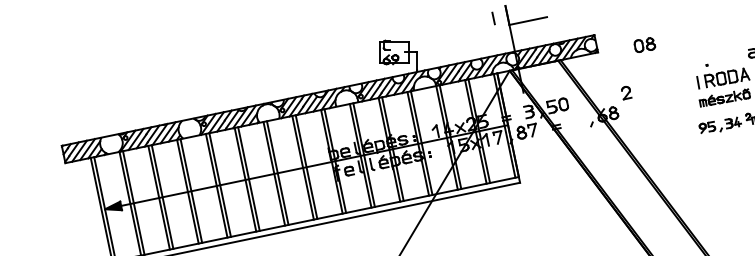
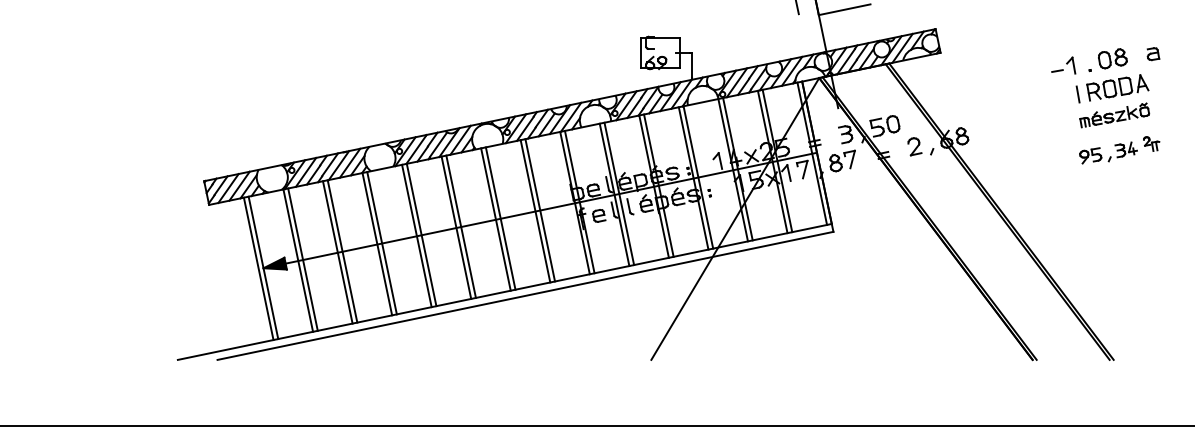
part: (644, 44) -> (1112, 58), moved
part: (687, 61) -> (1063, 65), added
part: (626, 92) -> (914, 146), moved

